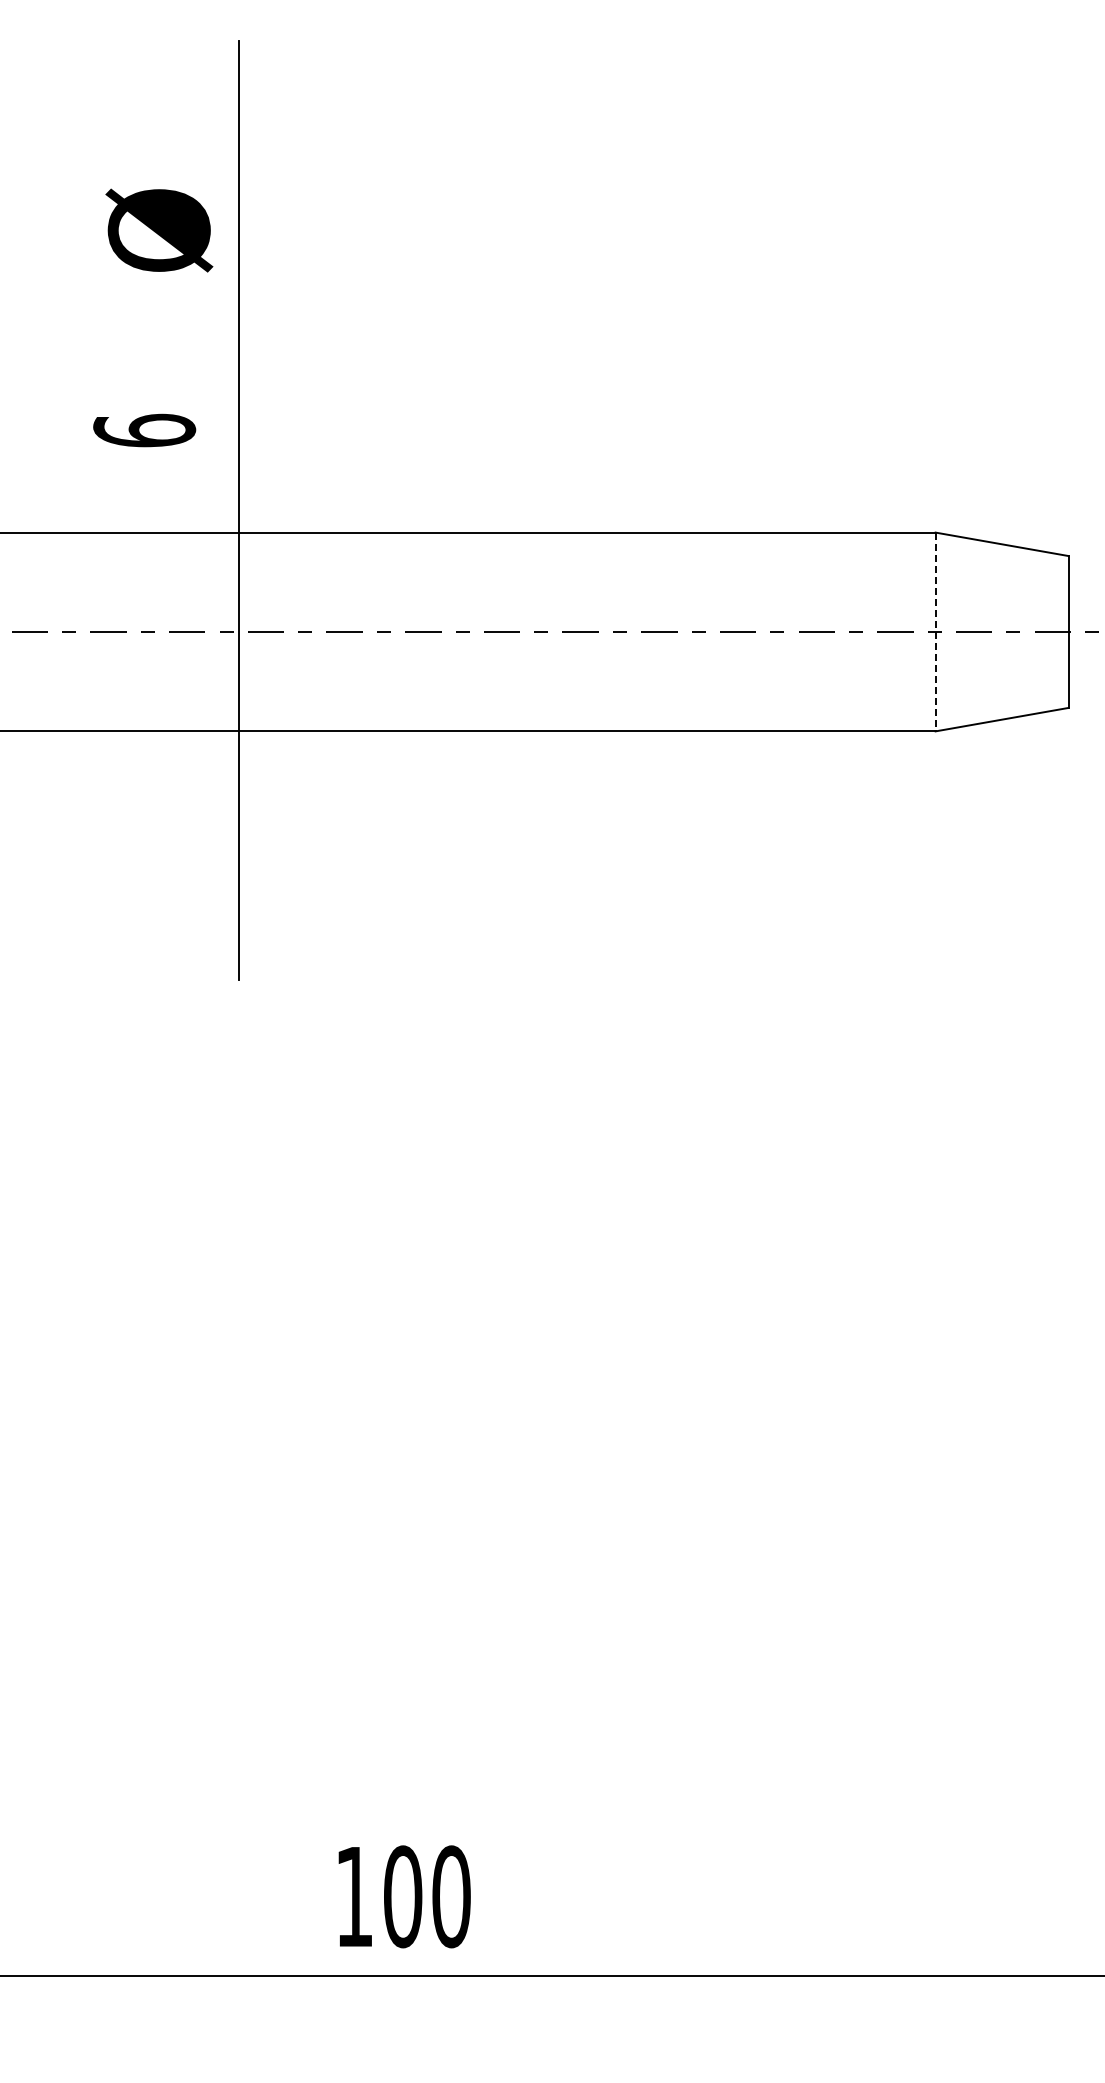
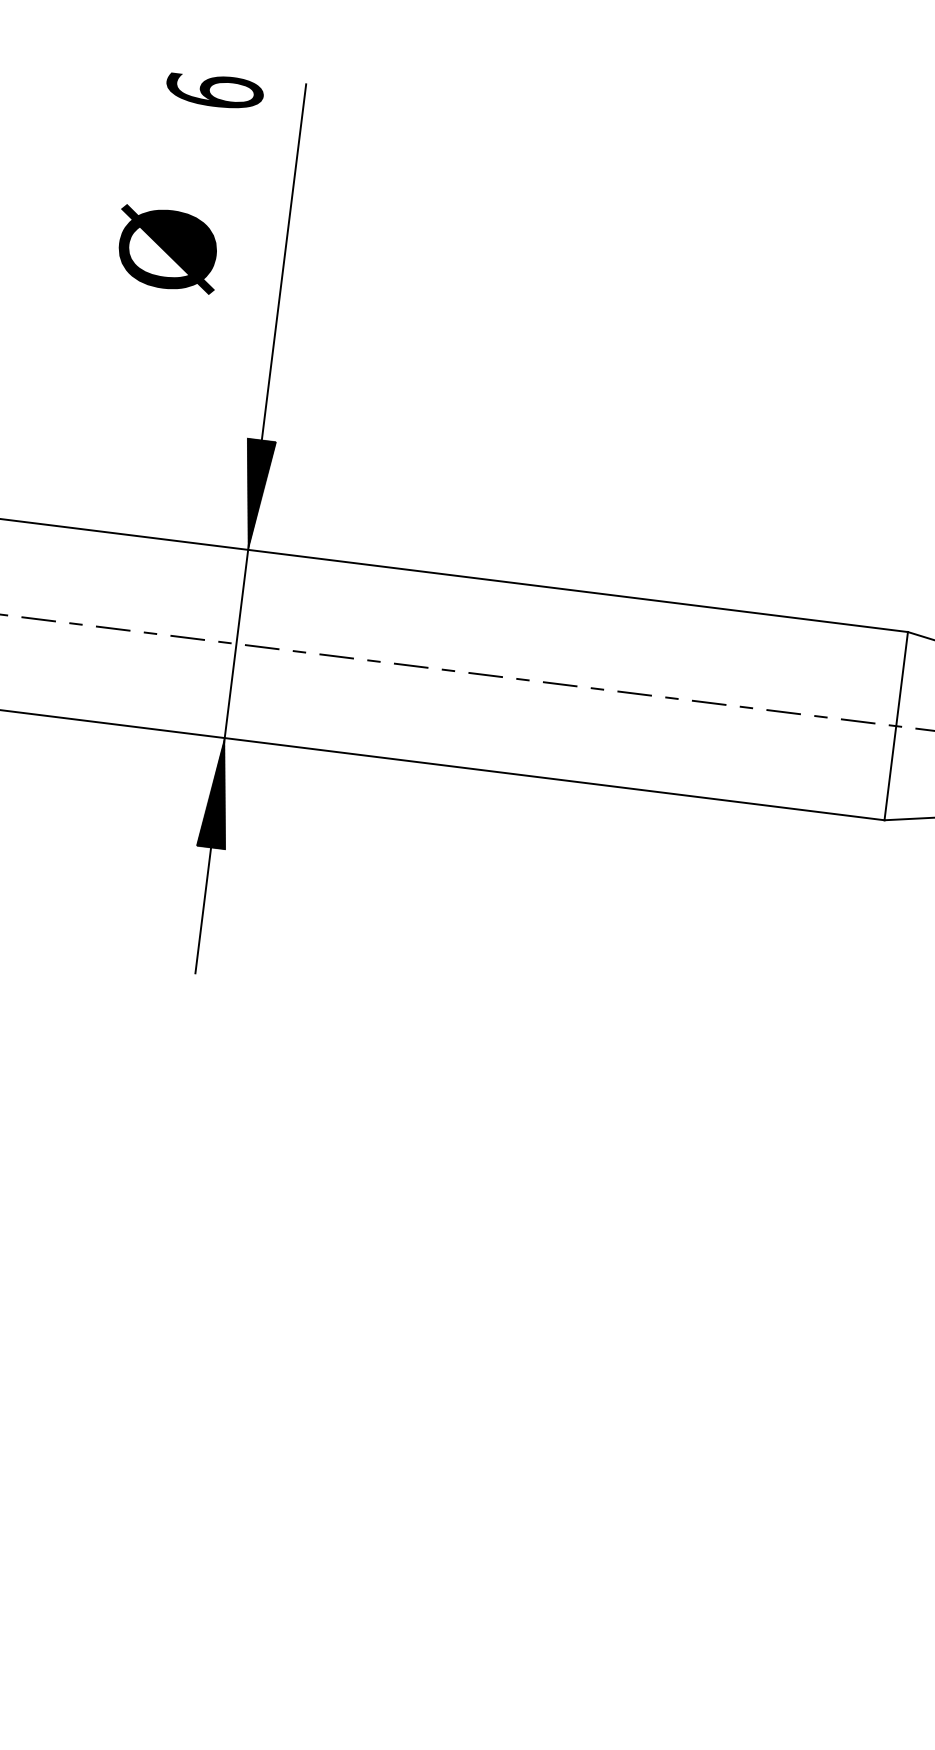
text: (159, 230) -> (168, 249), moved
text: (144, 430) -> (214, 90), moved
hatch: (238, 474) -> (254, 494), added
line: (935, 632) -> (896, 726), dashed -> solid
hatch: (238, 789) -> (217, 793), added

